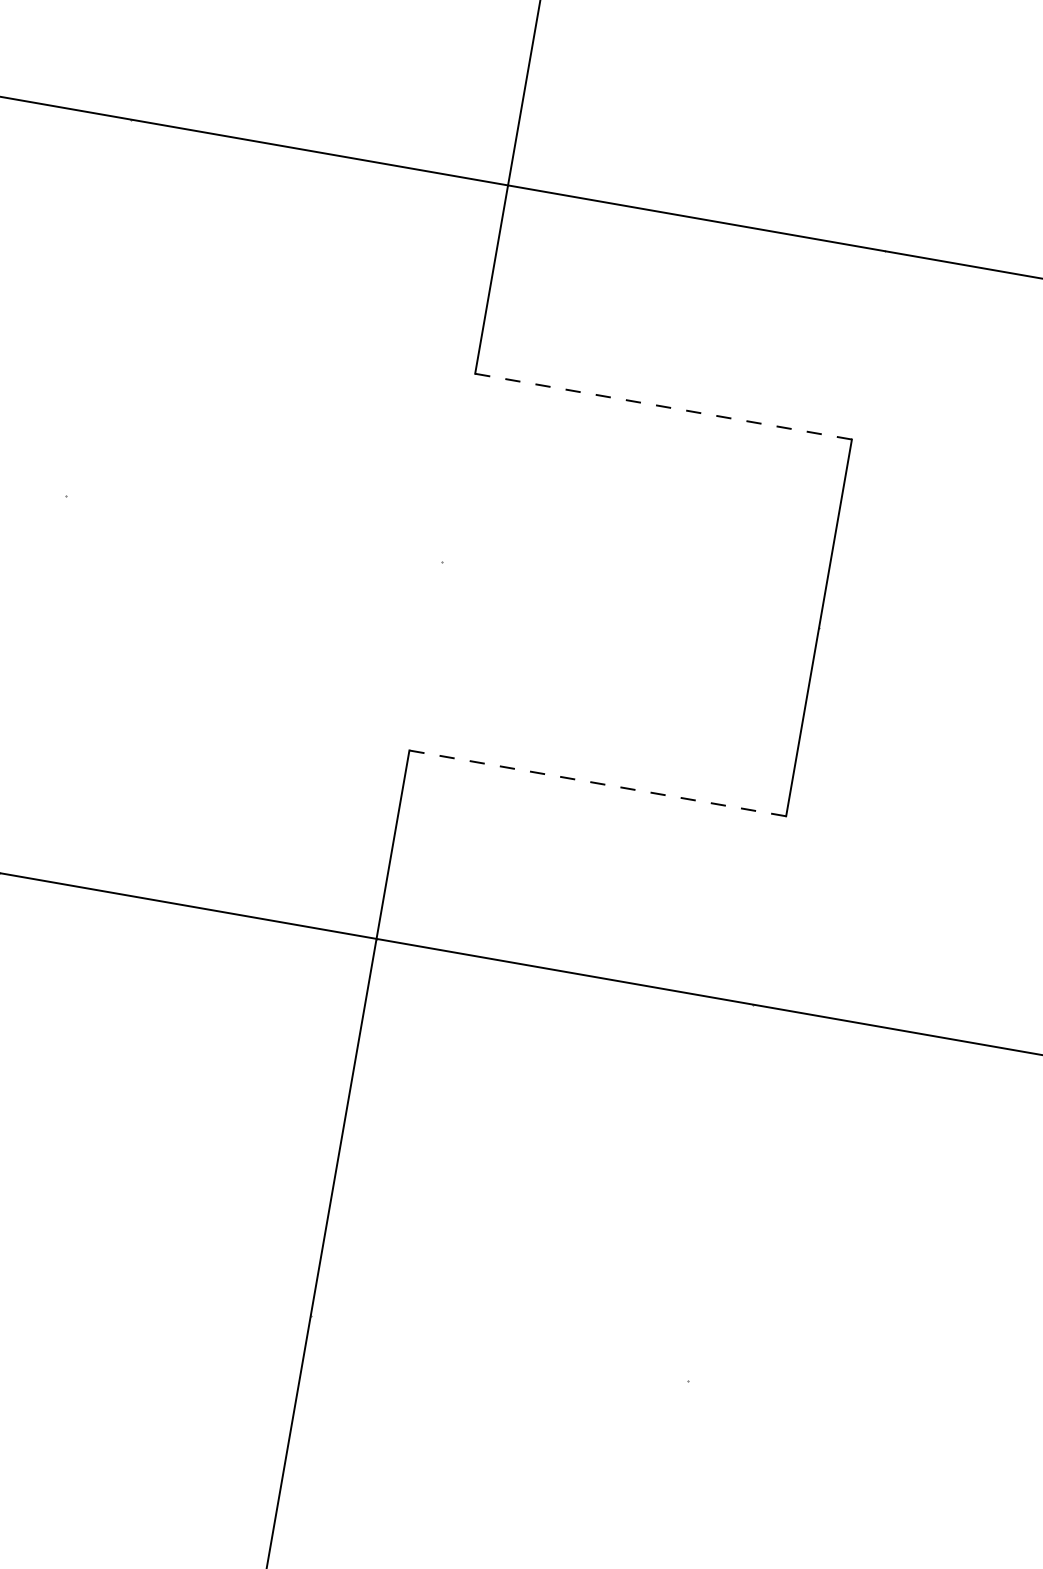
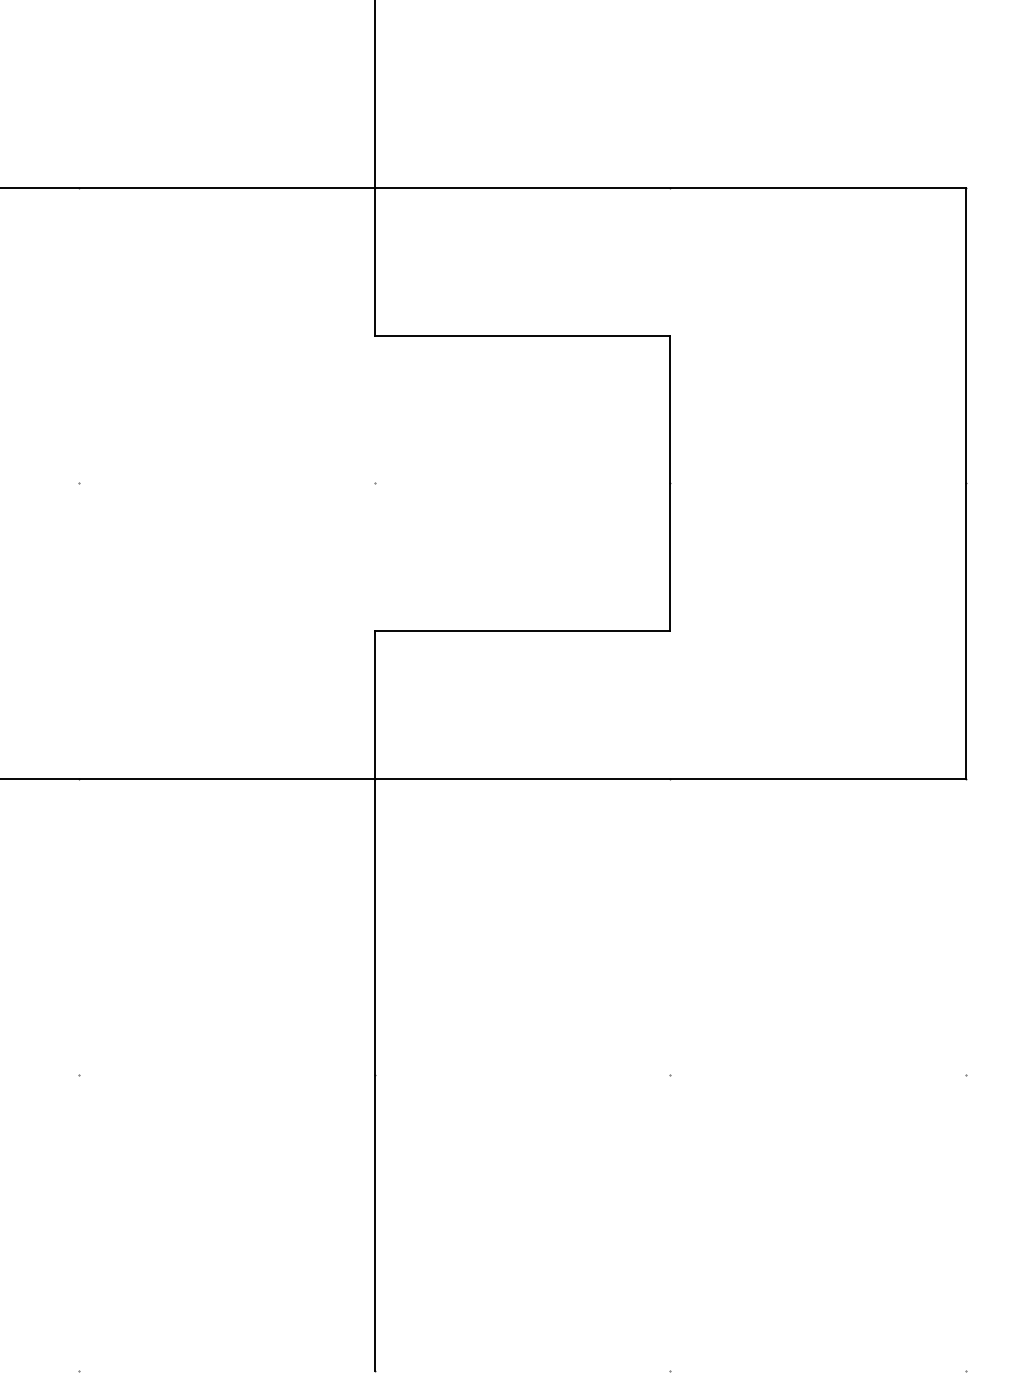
line: (663, 406) -> (522, 335), dashed -> solid
line: (597, 783) -> (522, 631), dashed -> solid

